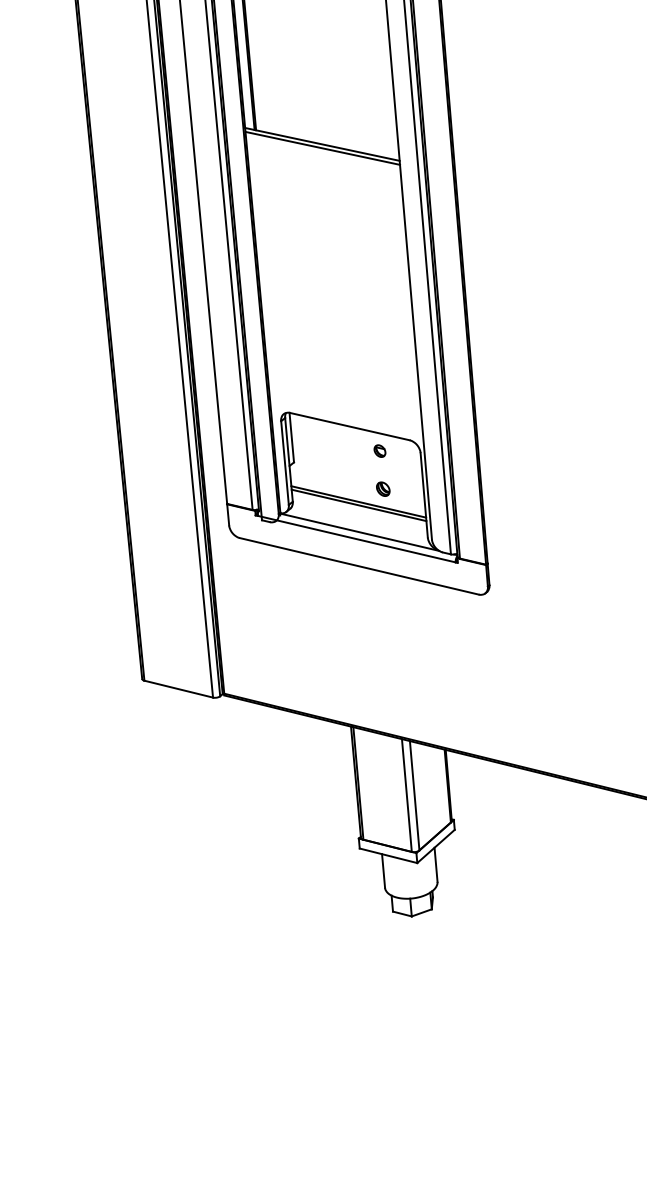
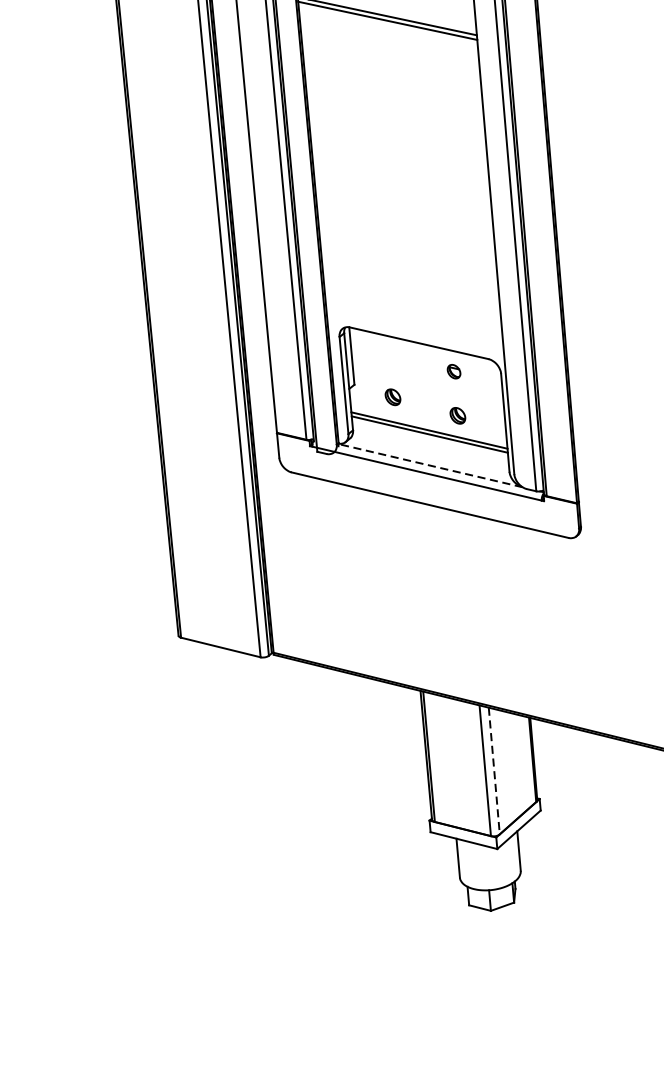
part: (327, 472) -> (393, 396), added
line: (359, 532) -> (430, 465), solid -> dashed
line: (414, 795) -> (494, 770), solid -> dashed

